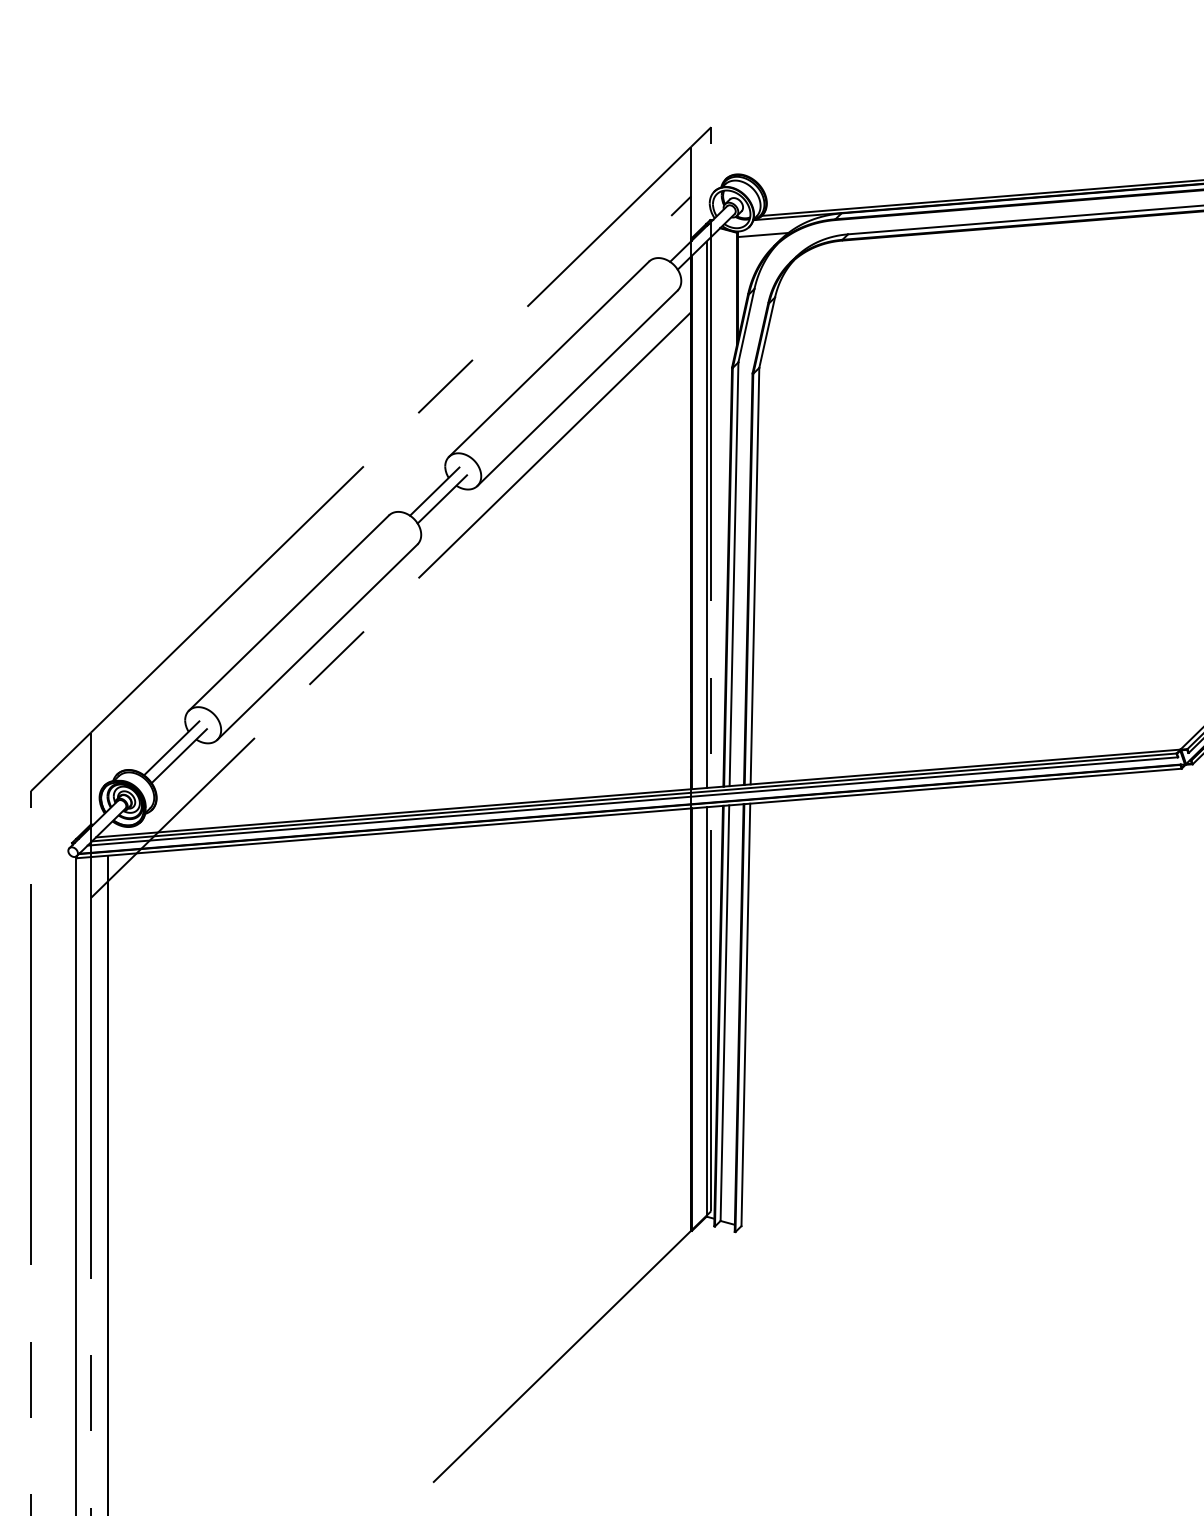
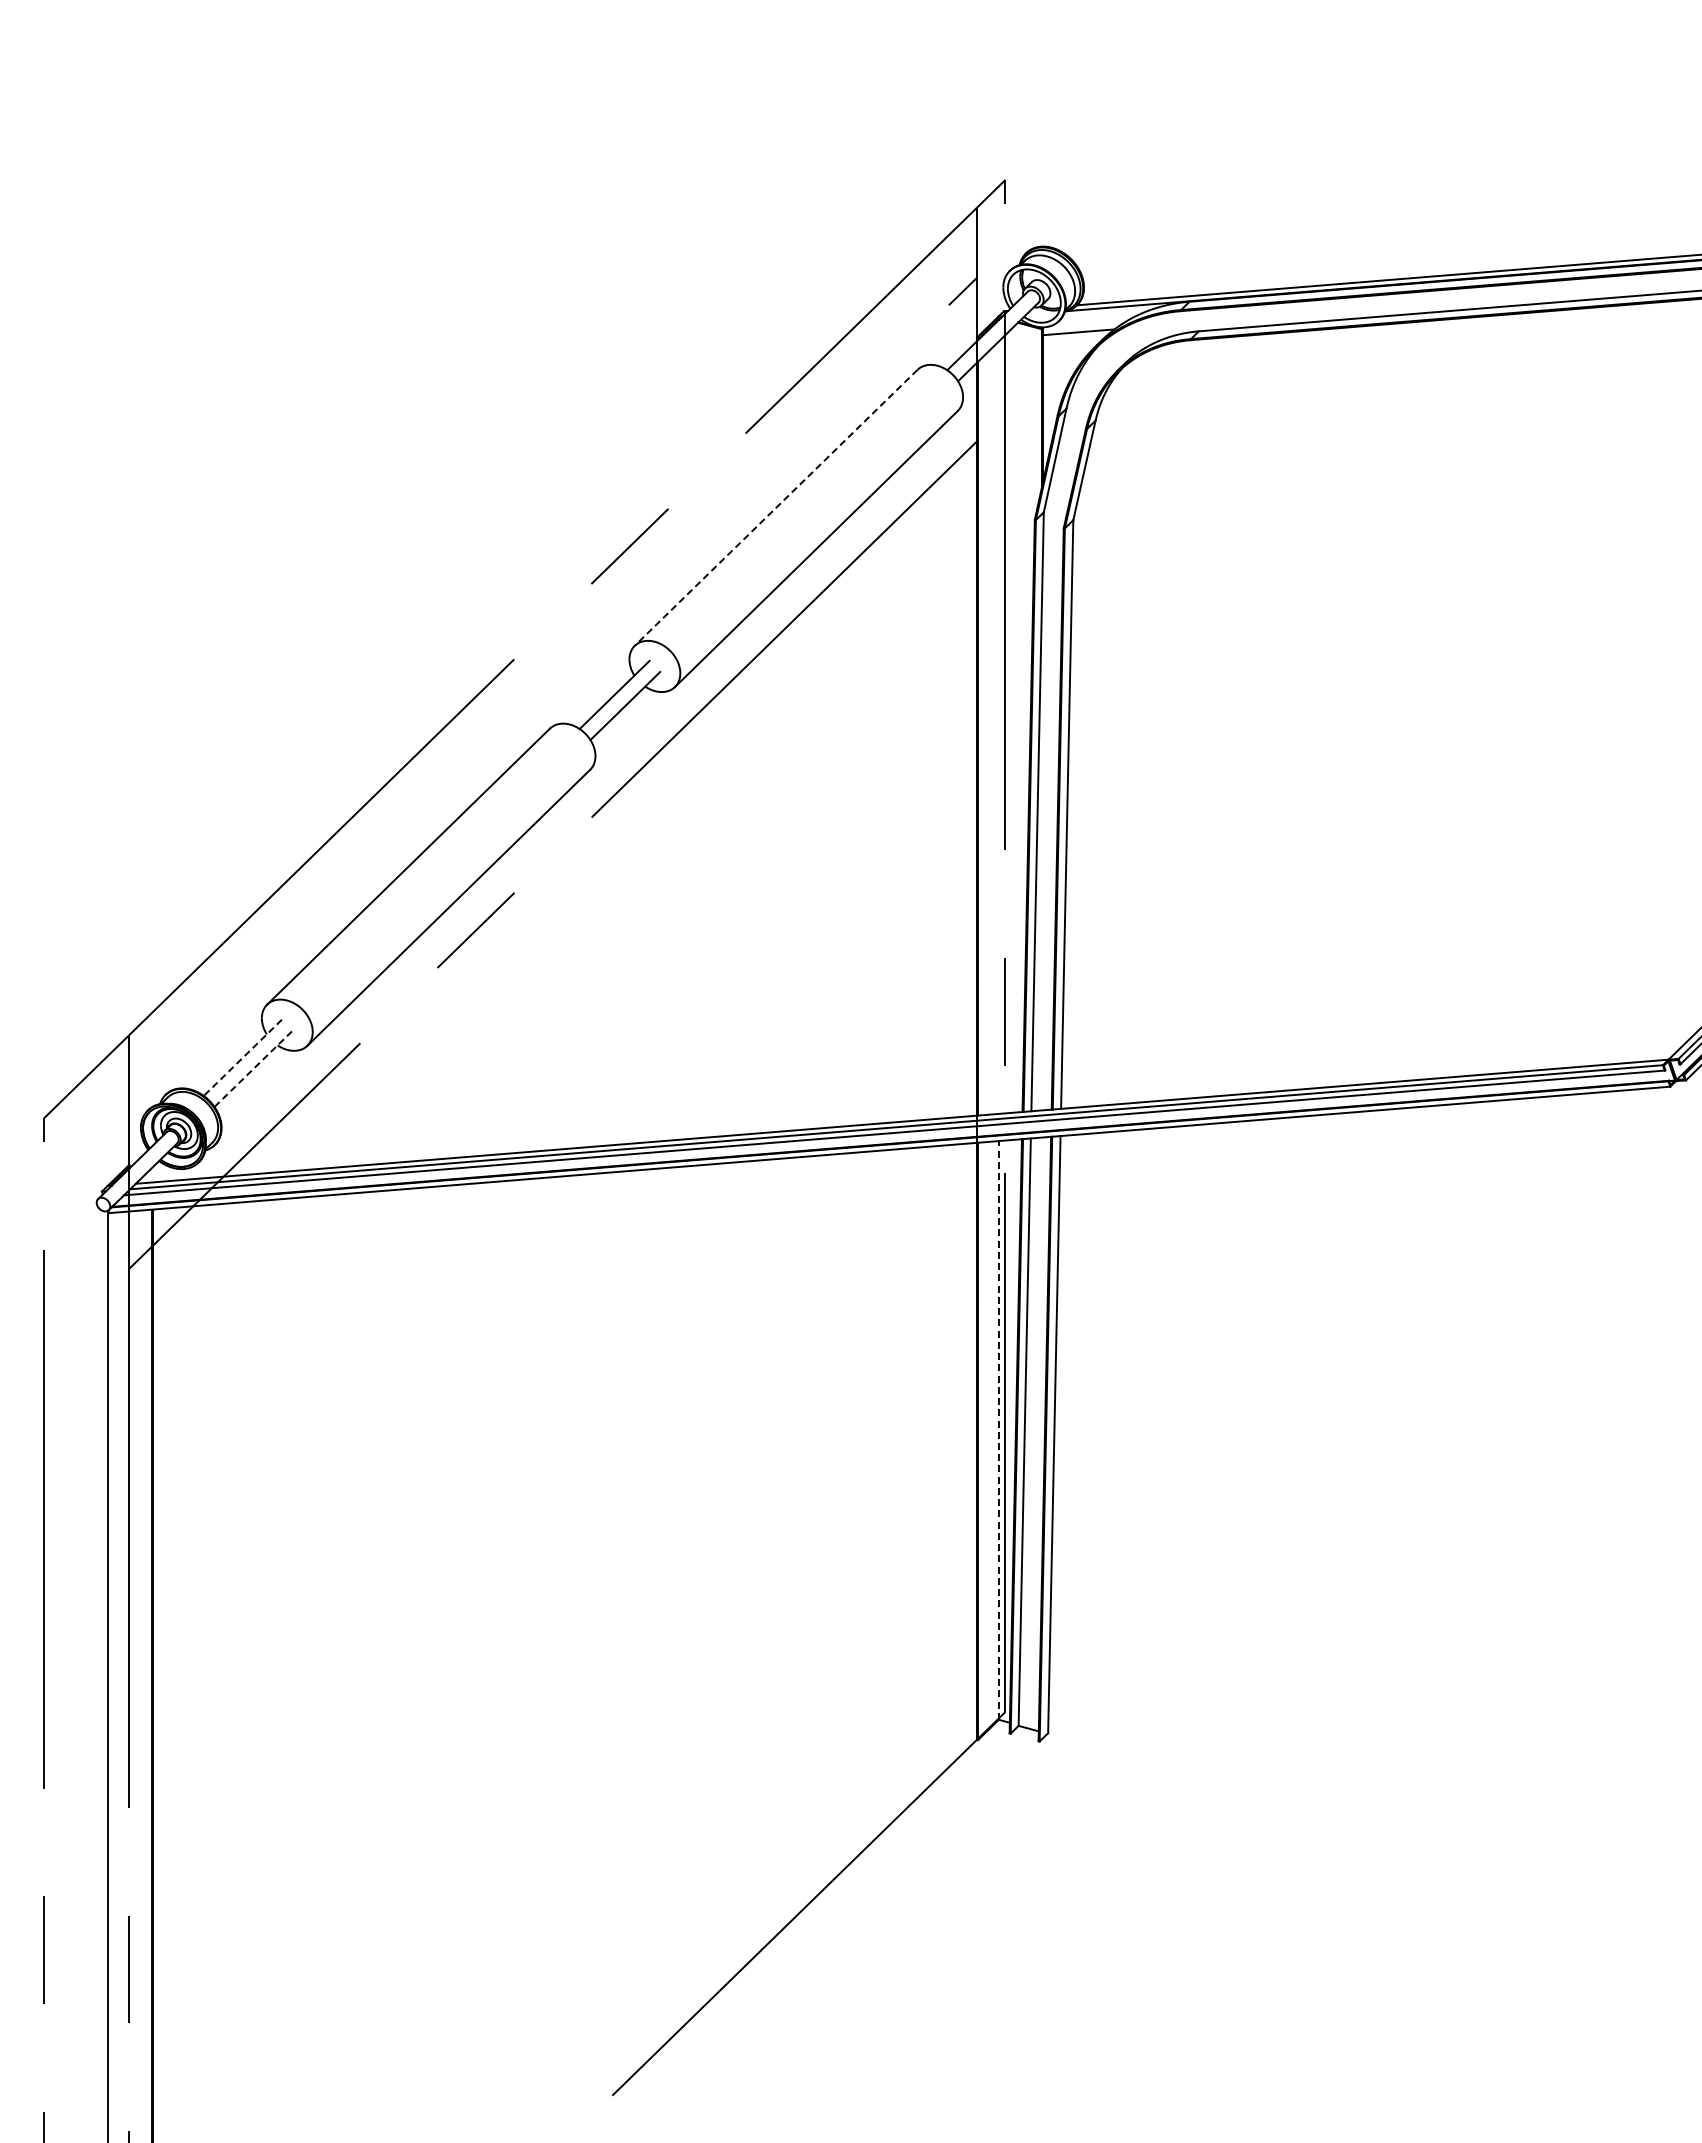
line: (549, 358) -> (776, 507), solid -> dashed
line: (706, 514) -> (998, 727), removed
line: (171, 748) -> (242, 1057), solid -> dashed
line: (179, 755) -> (253, 1068), solid -> dashed
line: (706, 1011) -> (998, 1429), solid -> dashed

